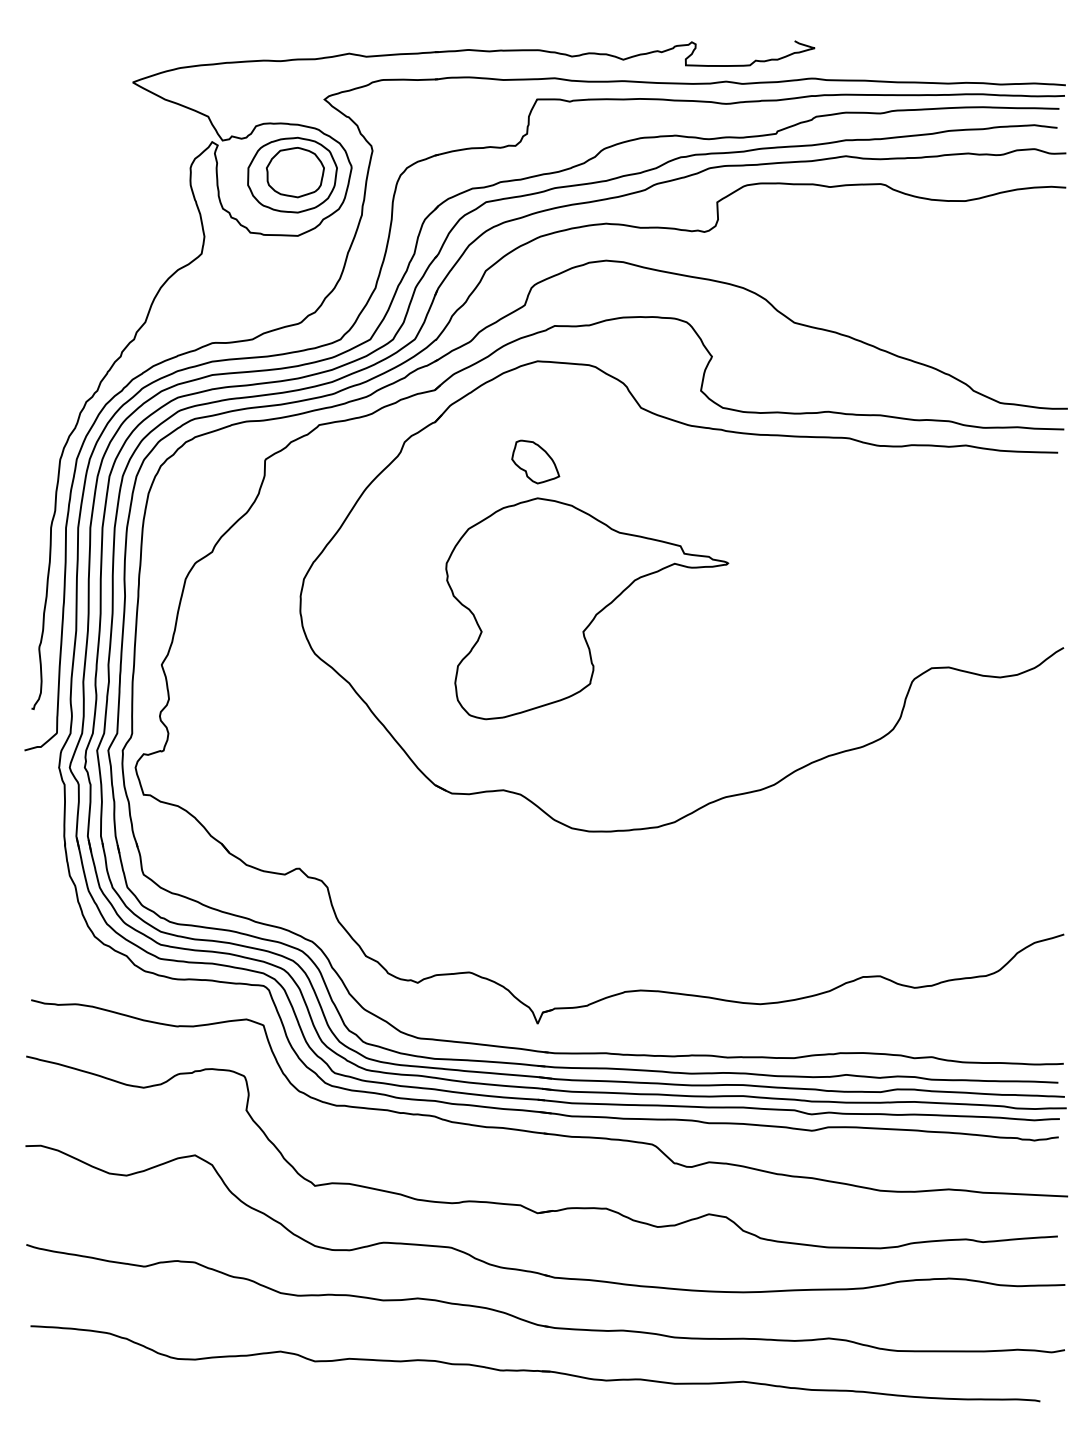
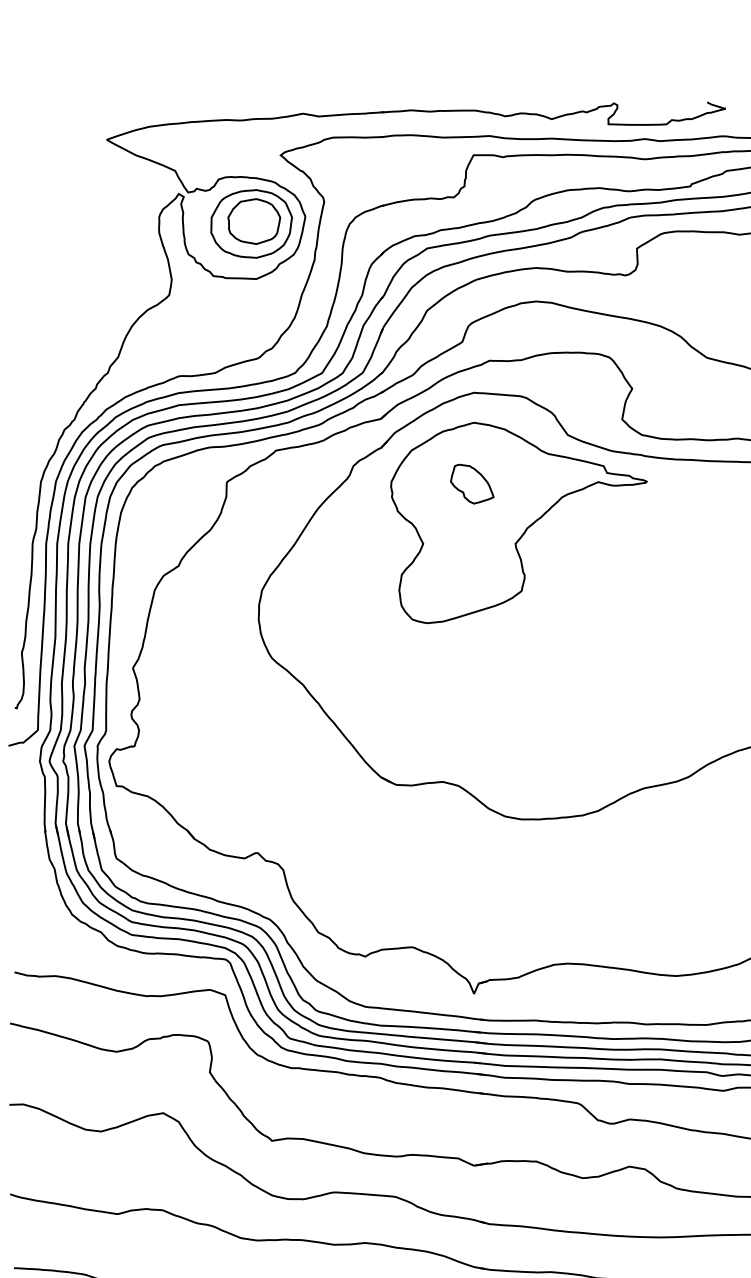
part: (587, 608) -> (519, 522), moved

